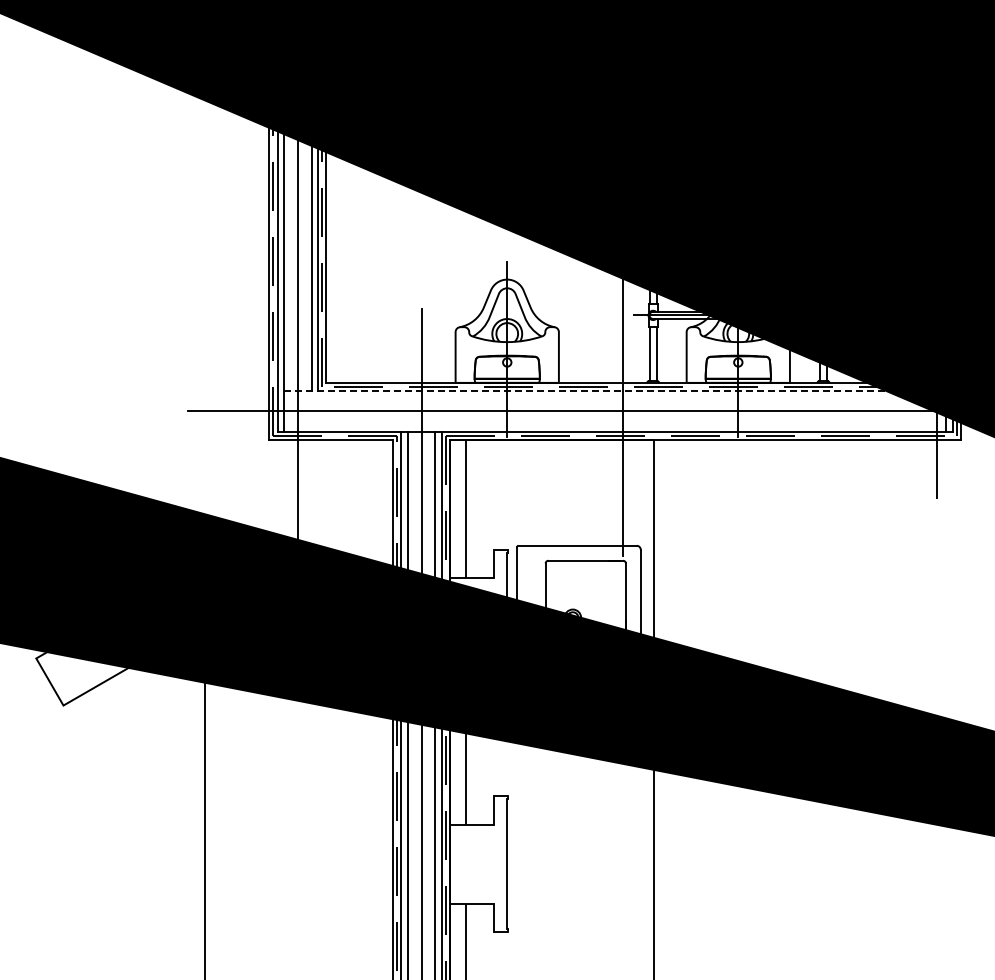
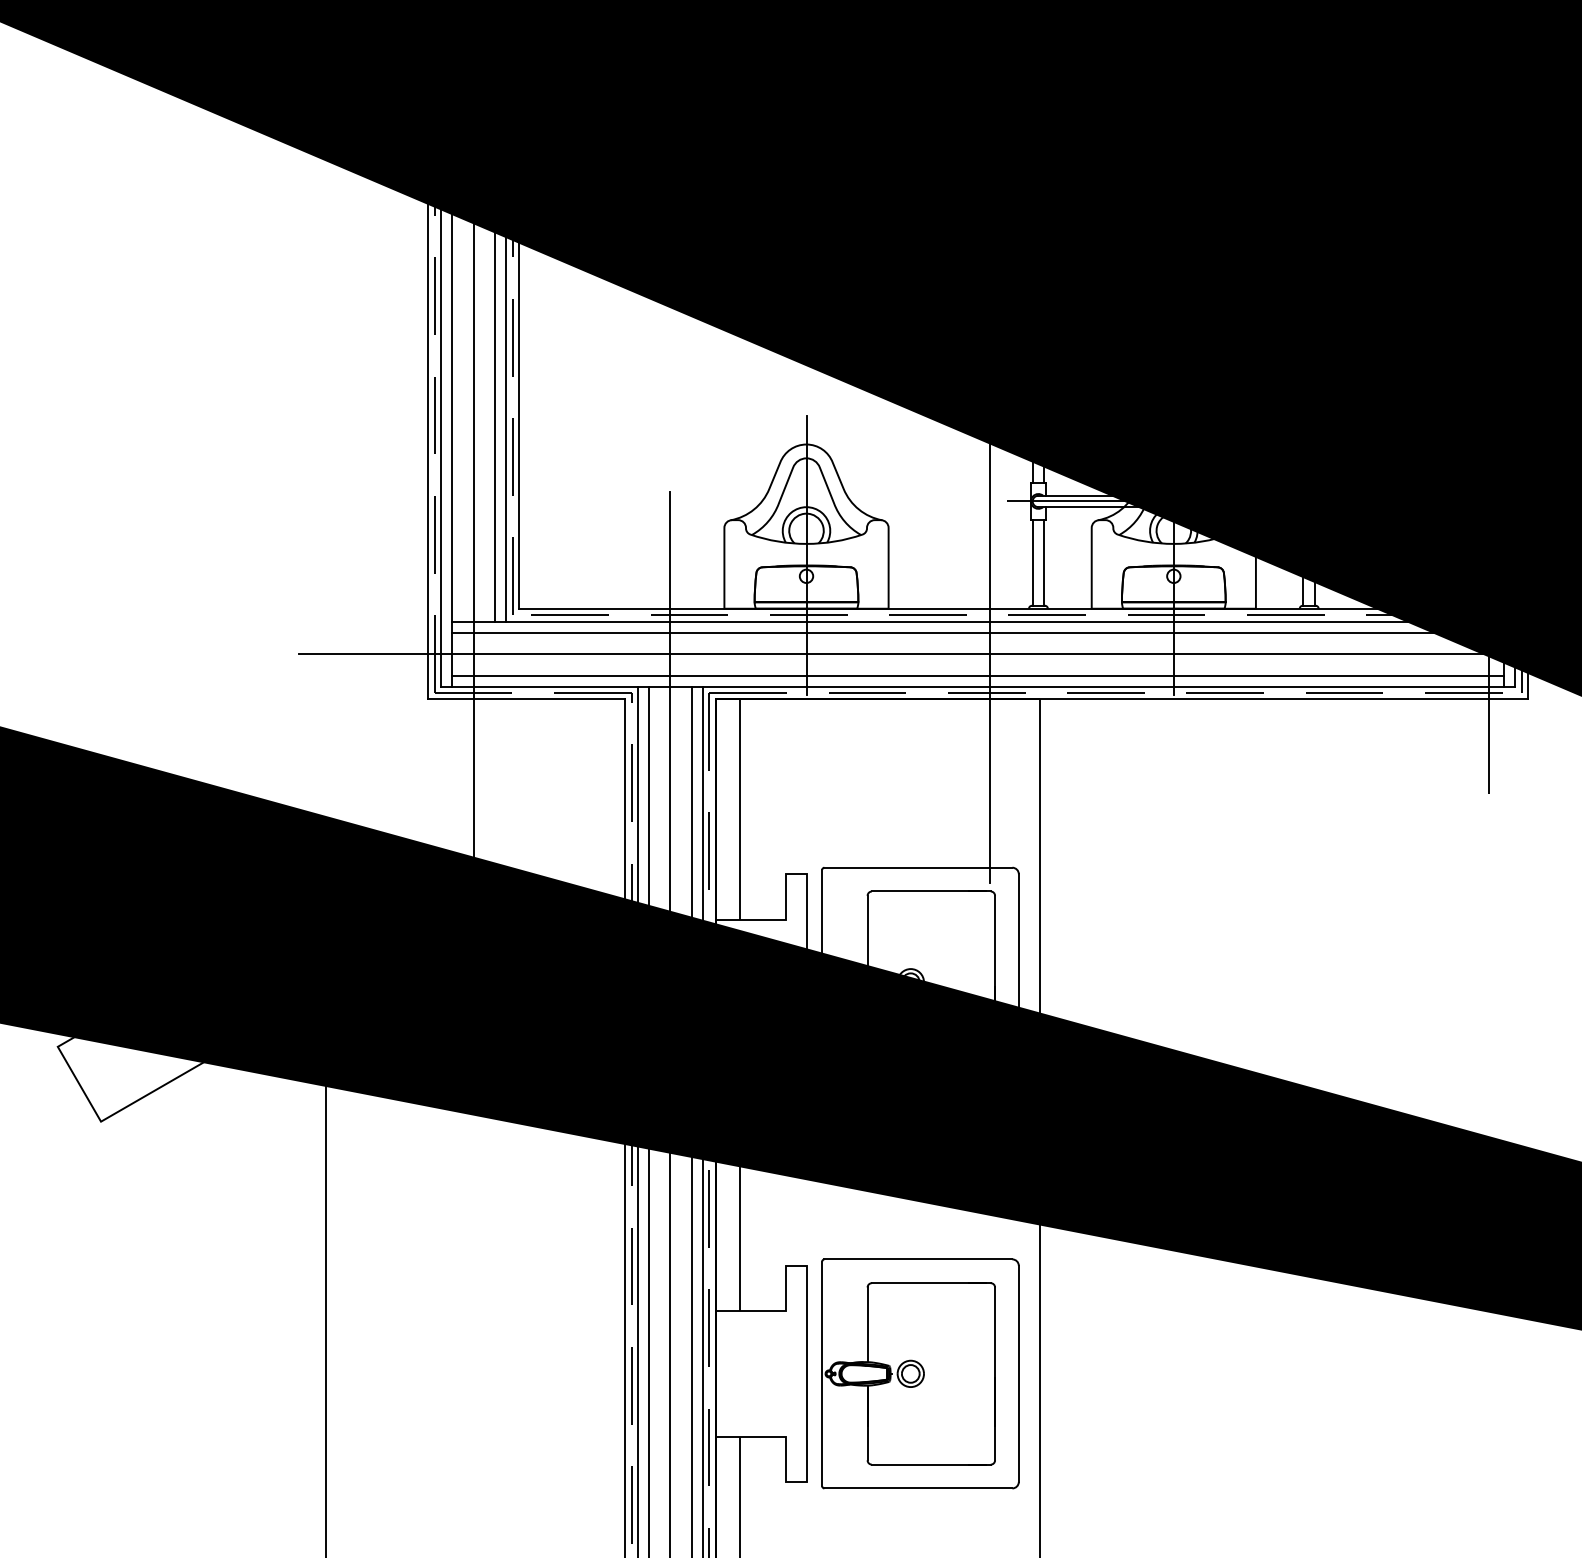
line: (615, 391) -> (978, 622), dashed -> solid
line: (615, 397) -> (978, 631), added
line: (615, 425) -> (978, 676), added
part: (578, 864) -> (919, 1374), added

